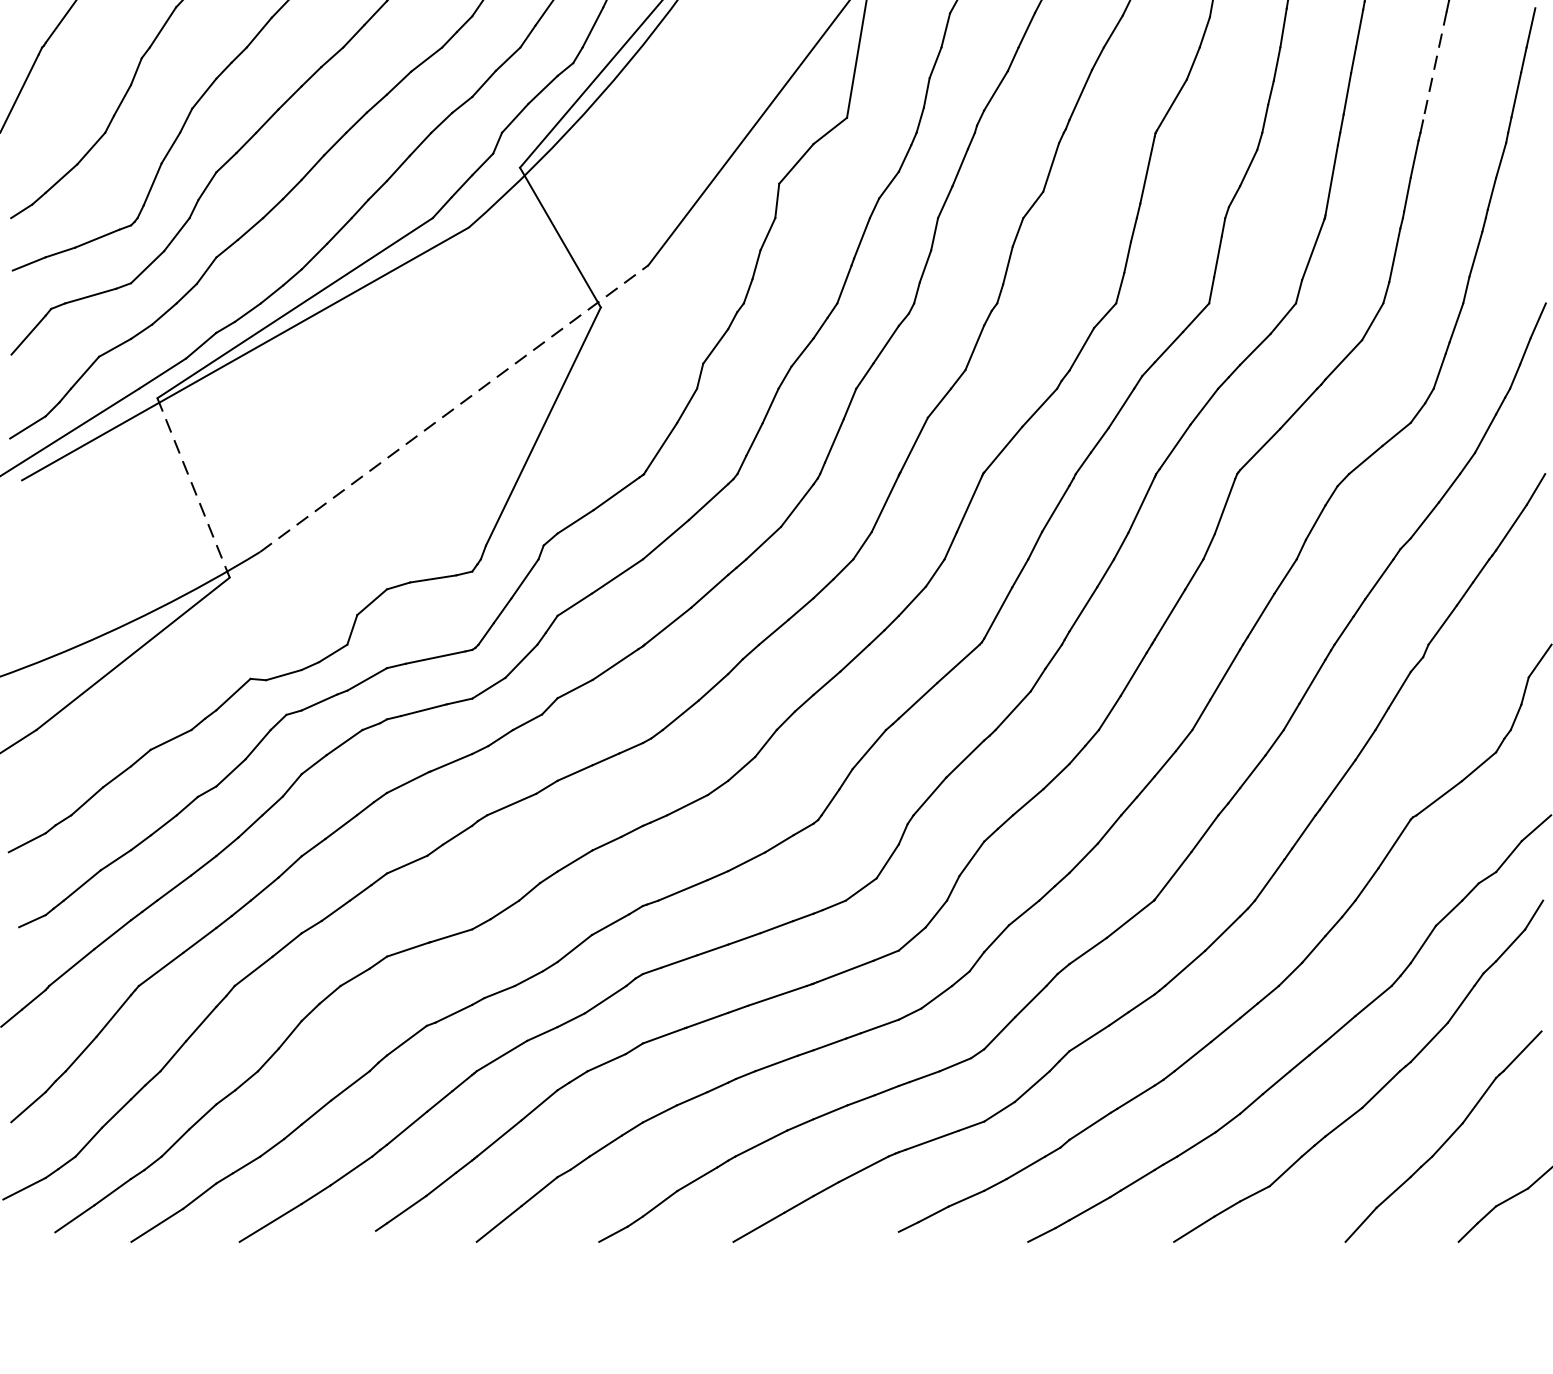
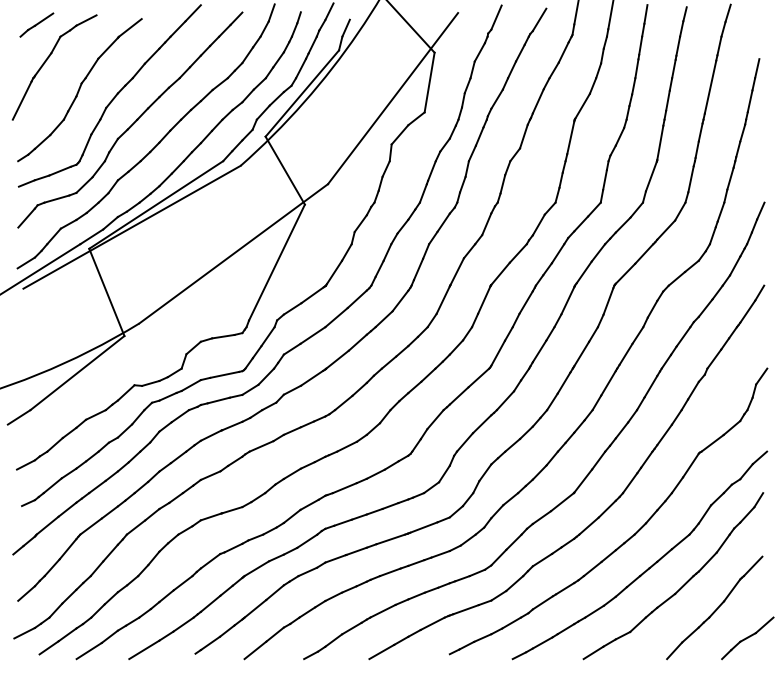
line: (1434, 66) -> (710, 87), dashed -> solid
line: (456, 407) -> (234, 253), dashed -> solid
line: (194, 488) -> (107, 292), dashed -> solid

